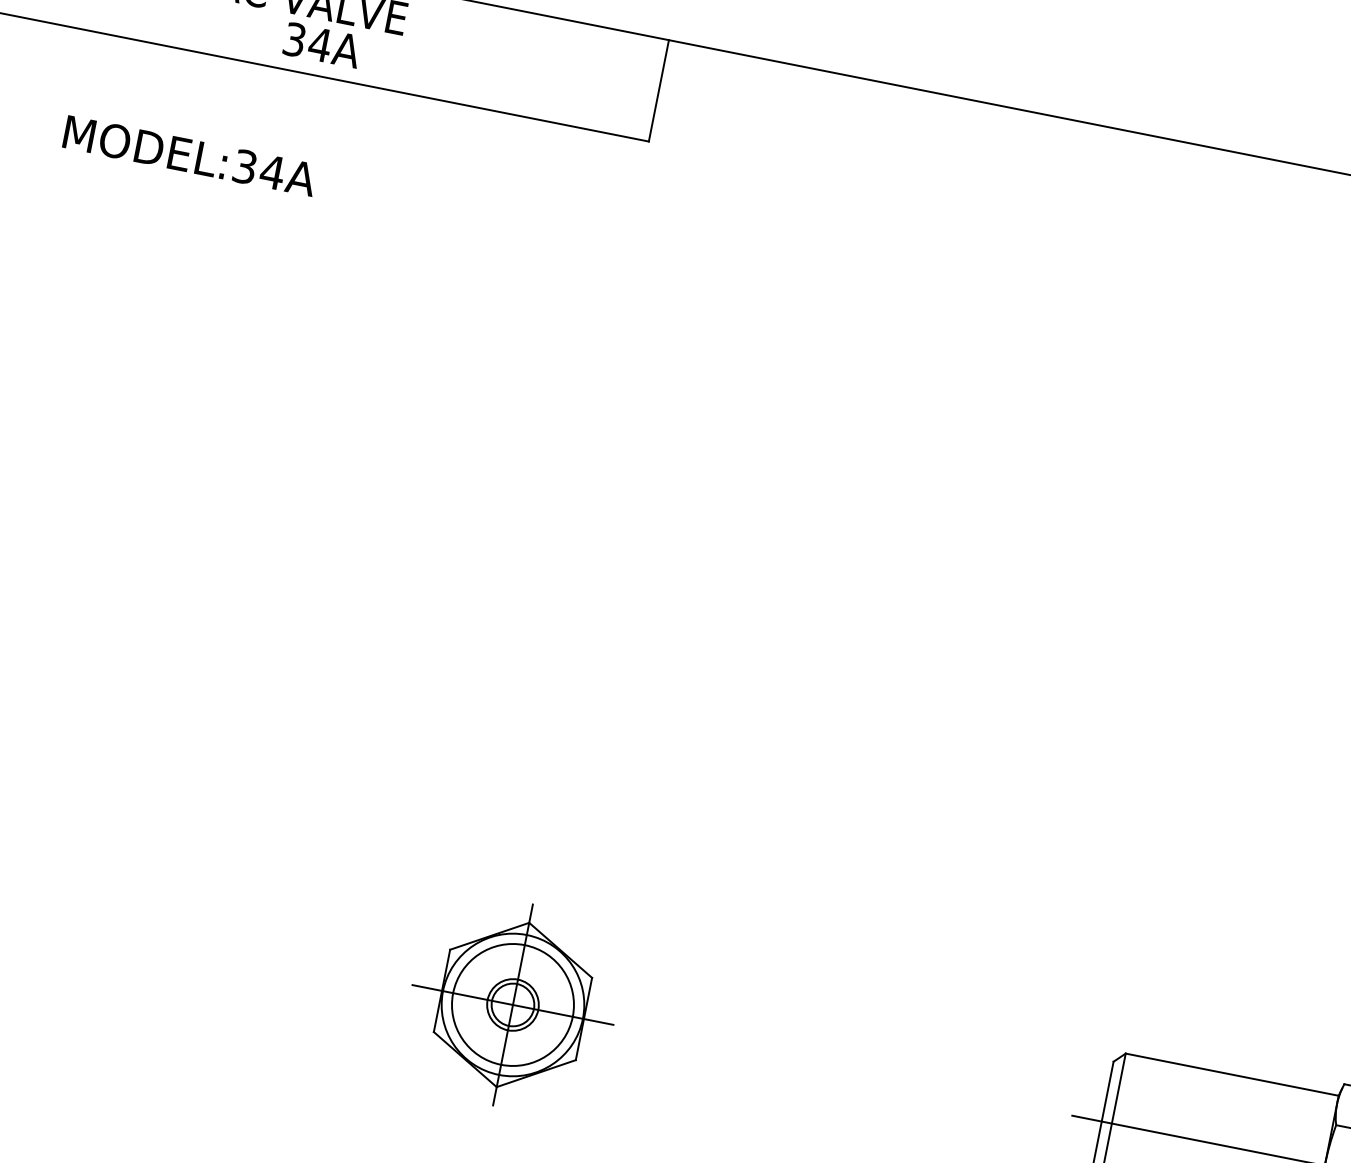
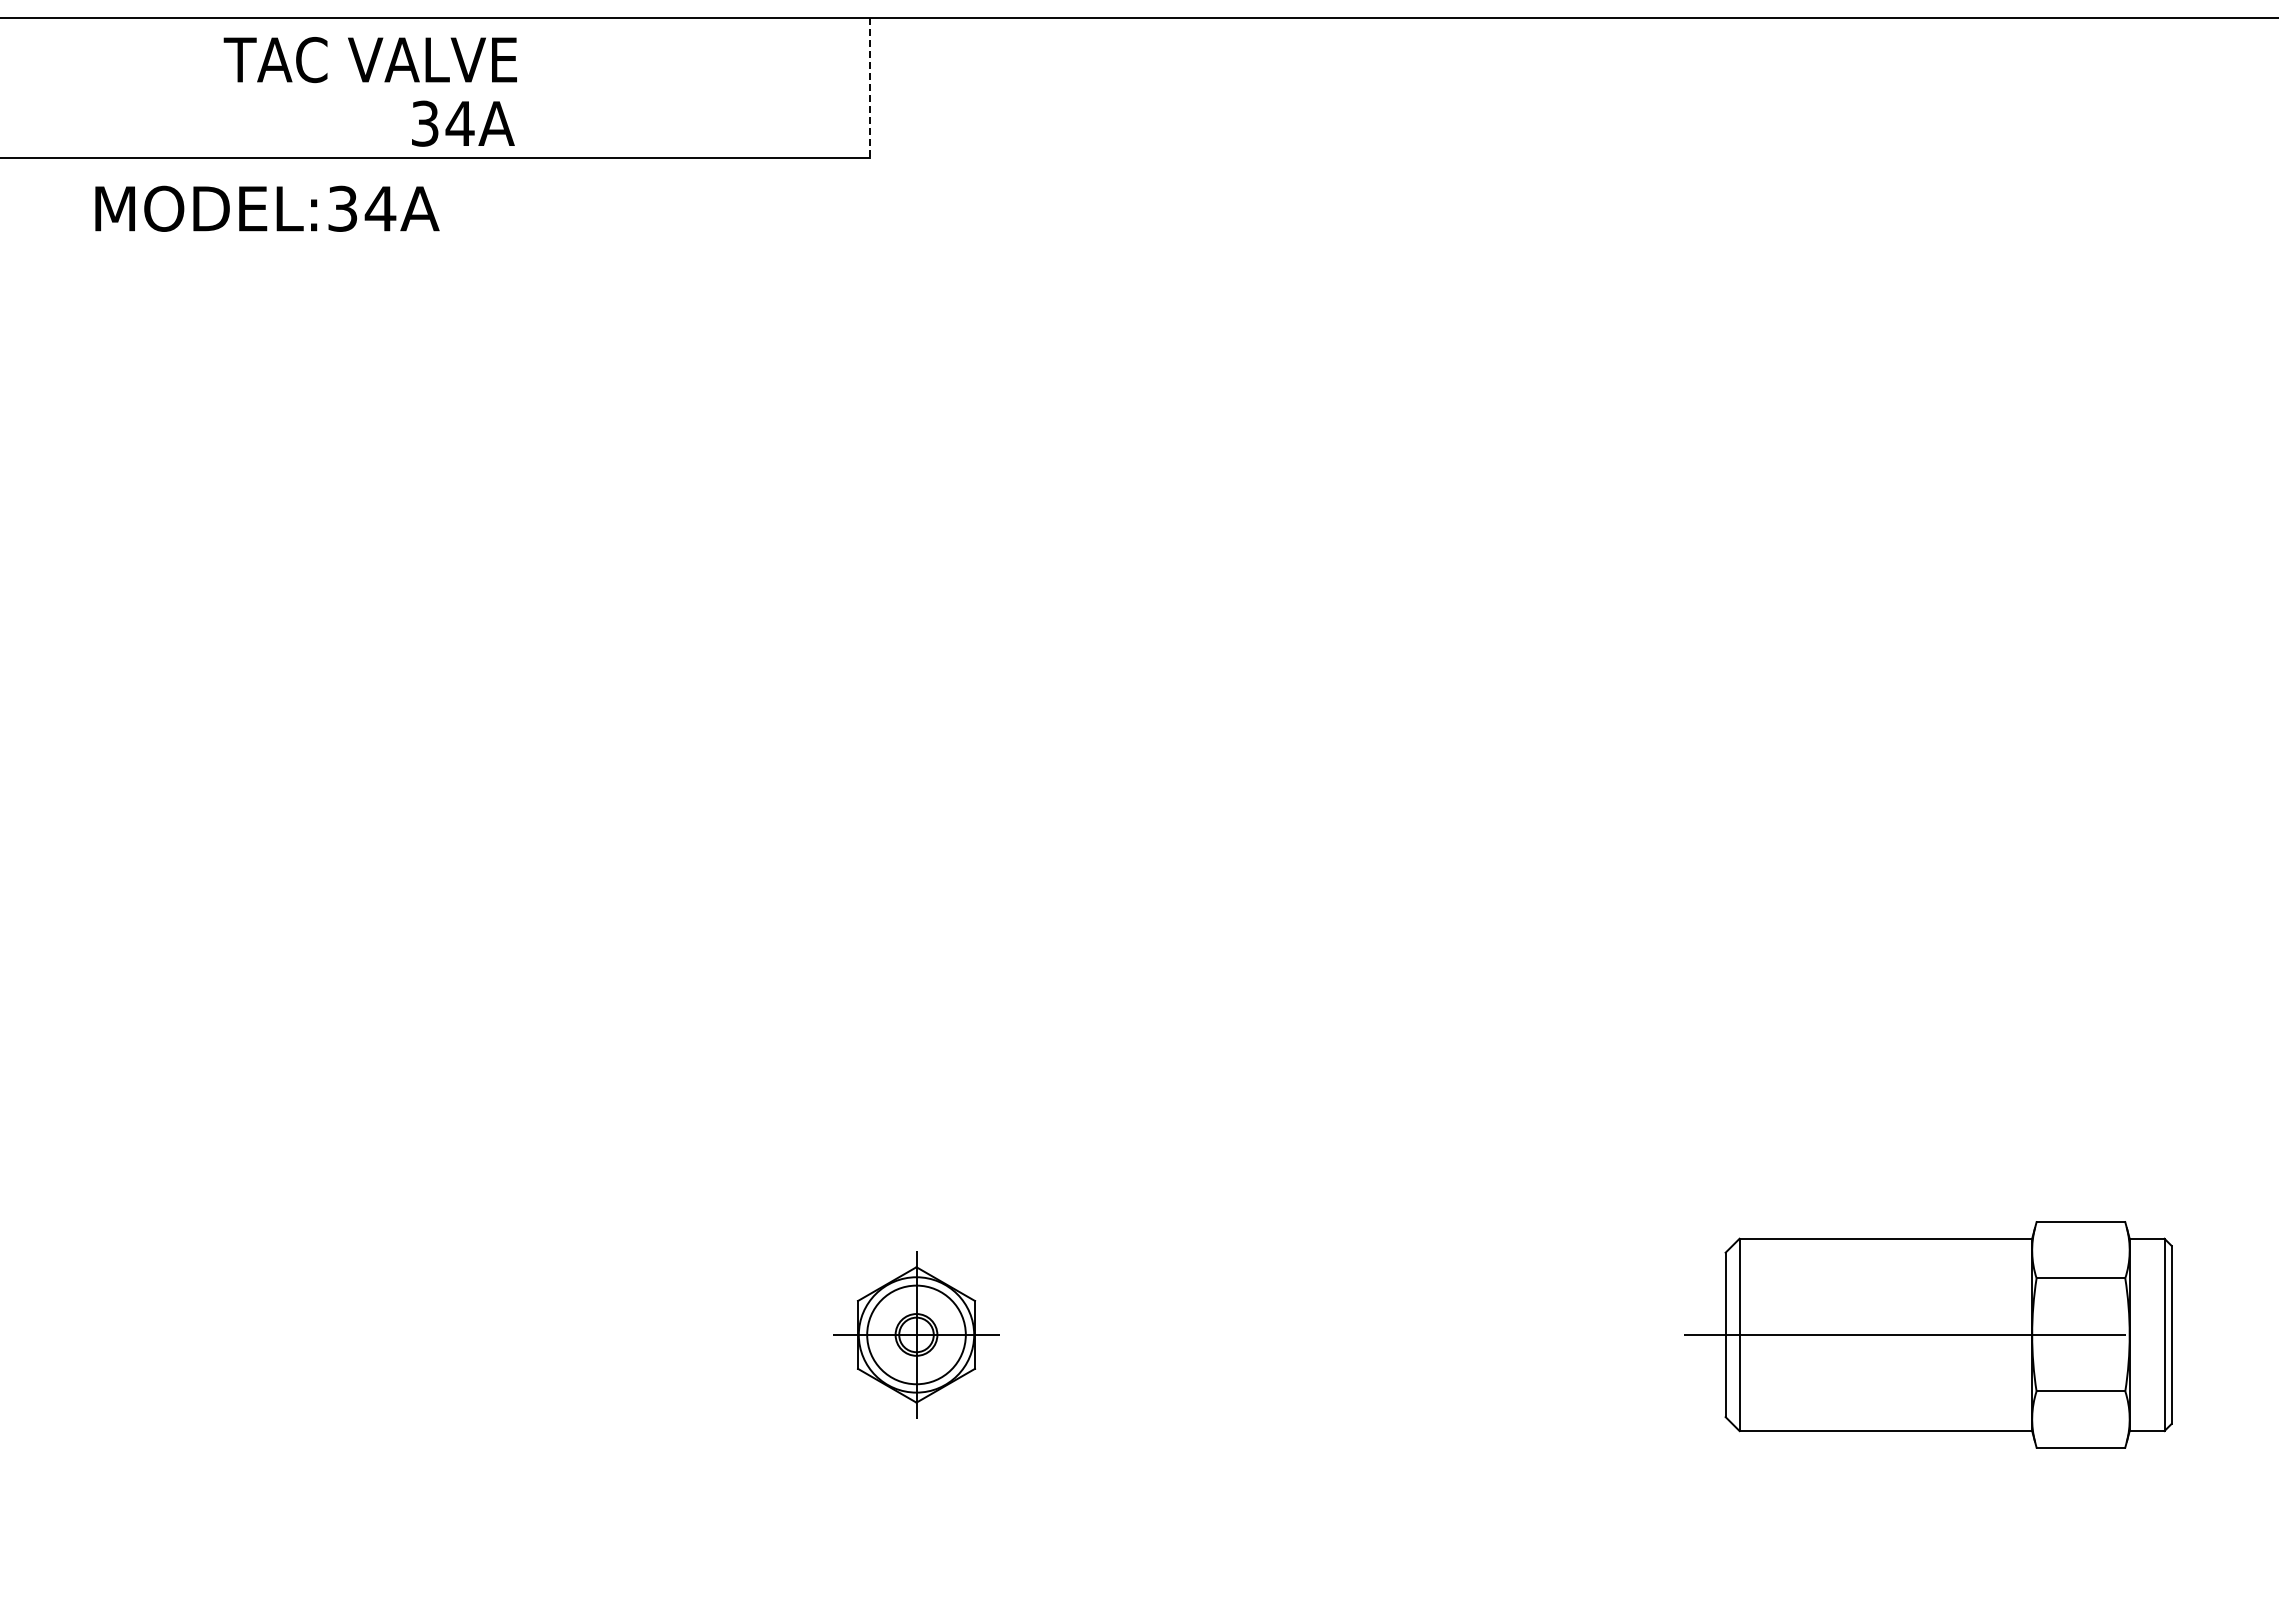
text: (322, 45) -> (463, 123), moved
line: (659, 90) -> (870, 87), solid -> dashed
text: (190, 155) -> (267, 208), moved
part: (513, 1004) -> (916, 1334), size x0.6

